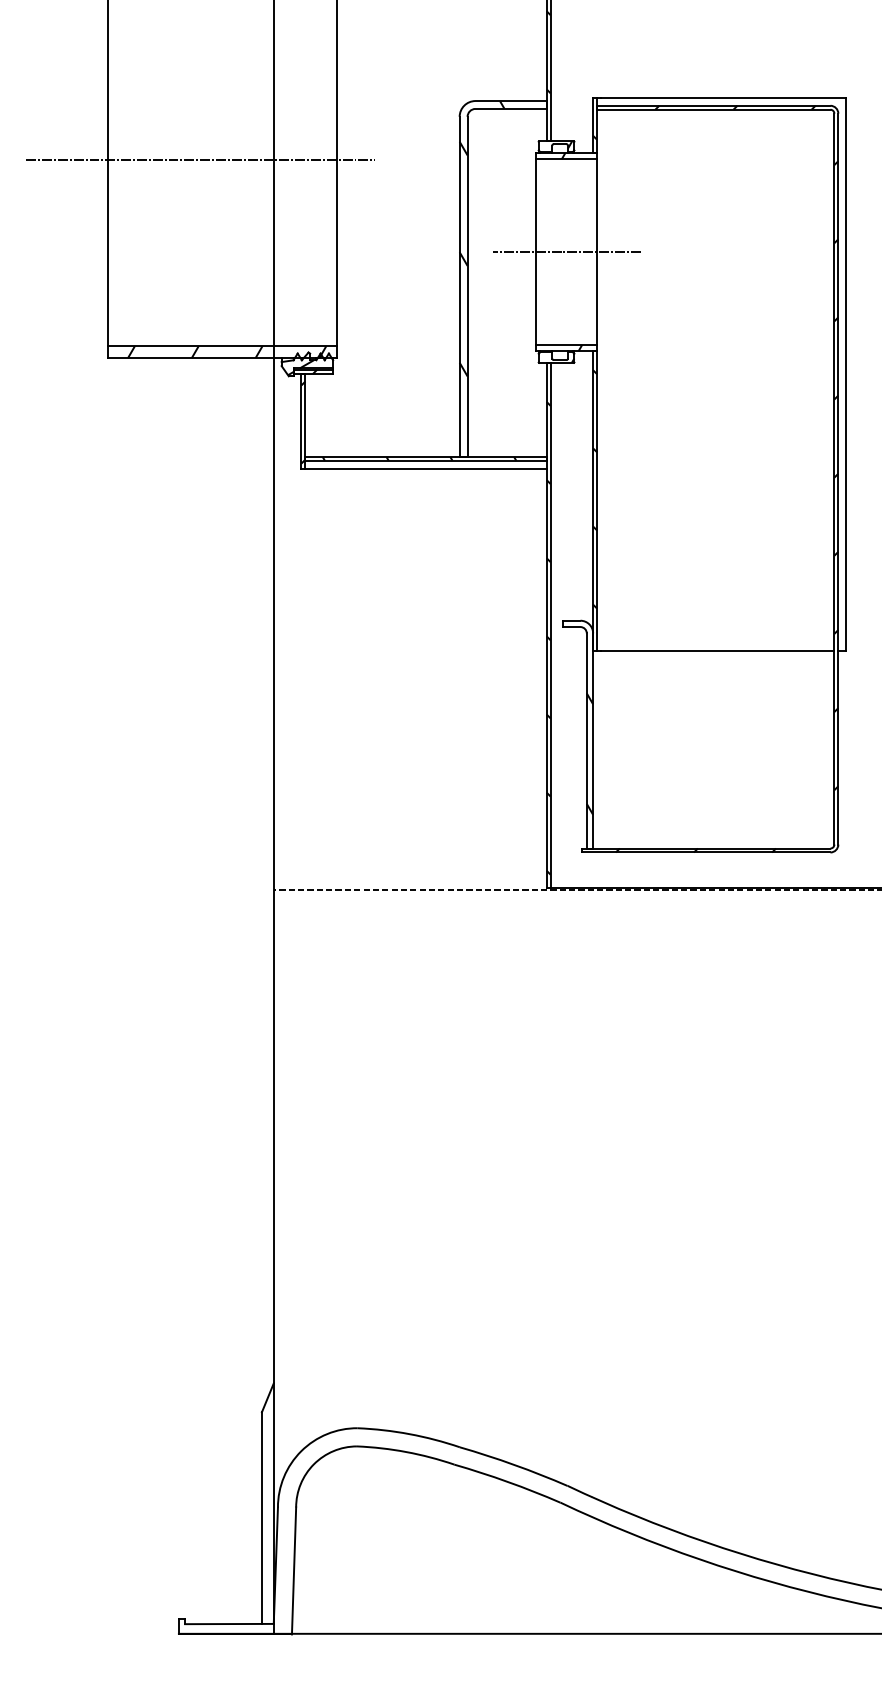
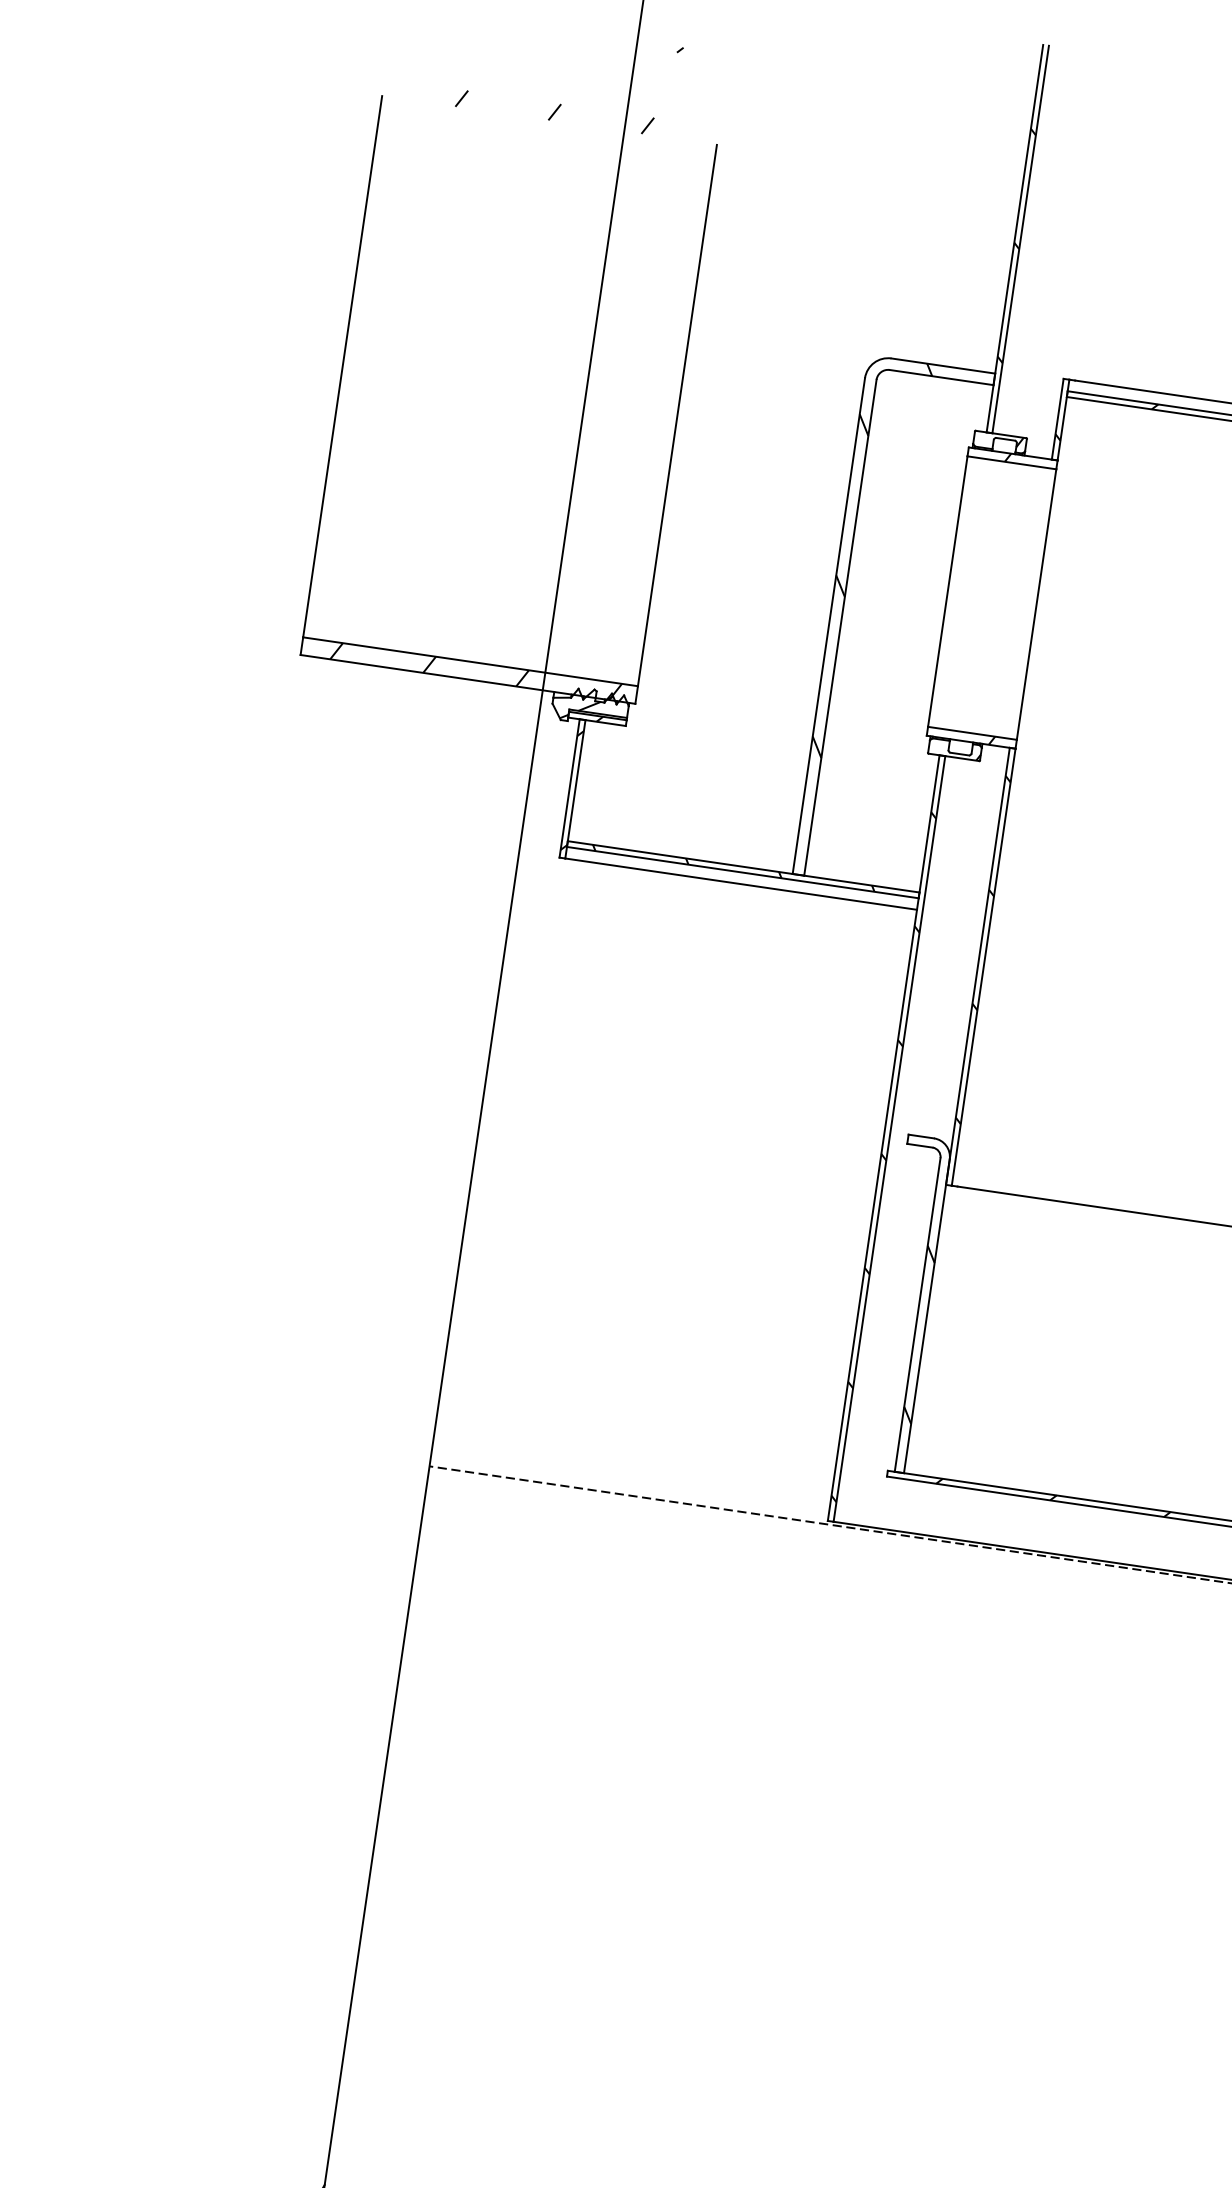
line: (200, 160) -> (477, 386), removed
line: (566, 252) -> (991, 598), removed

